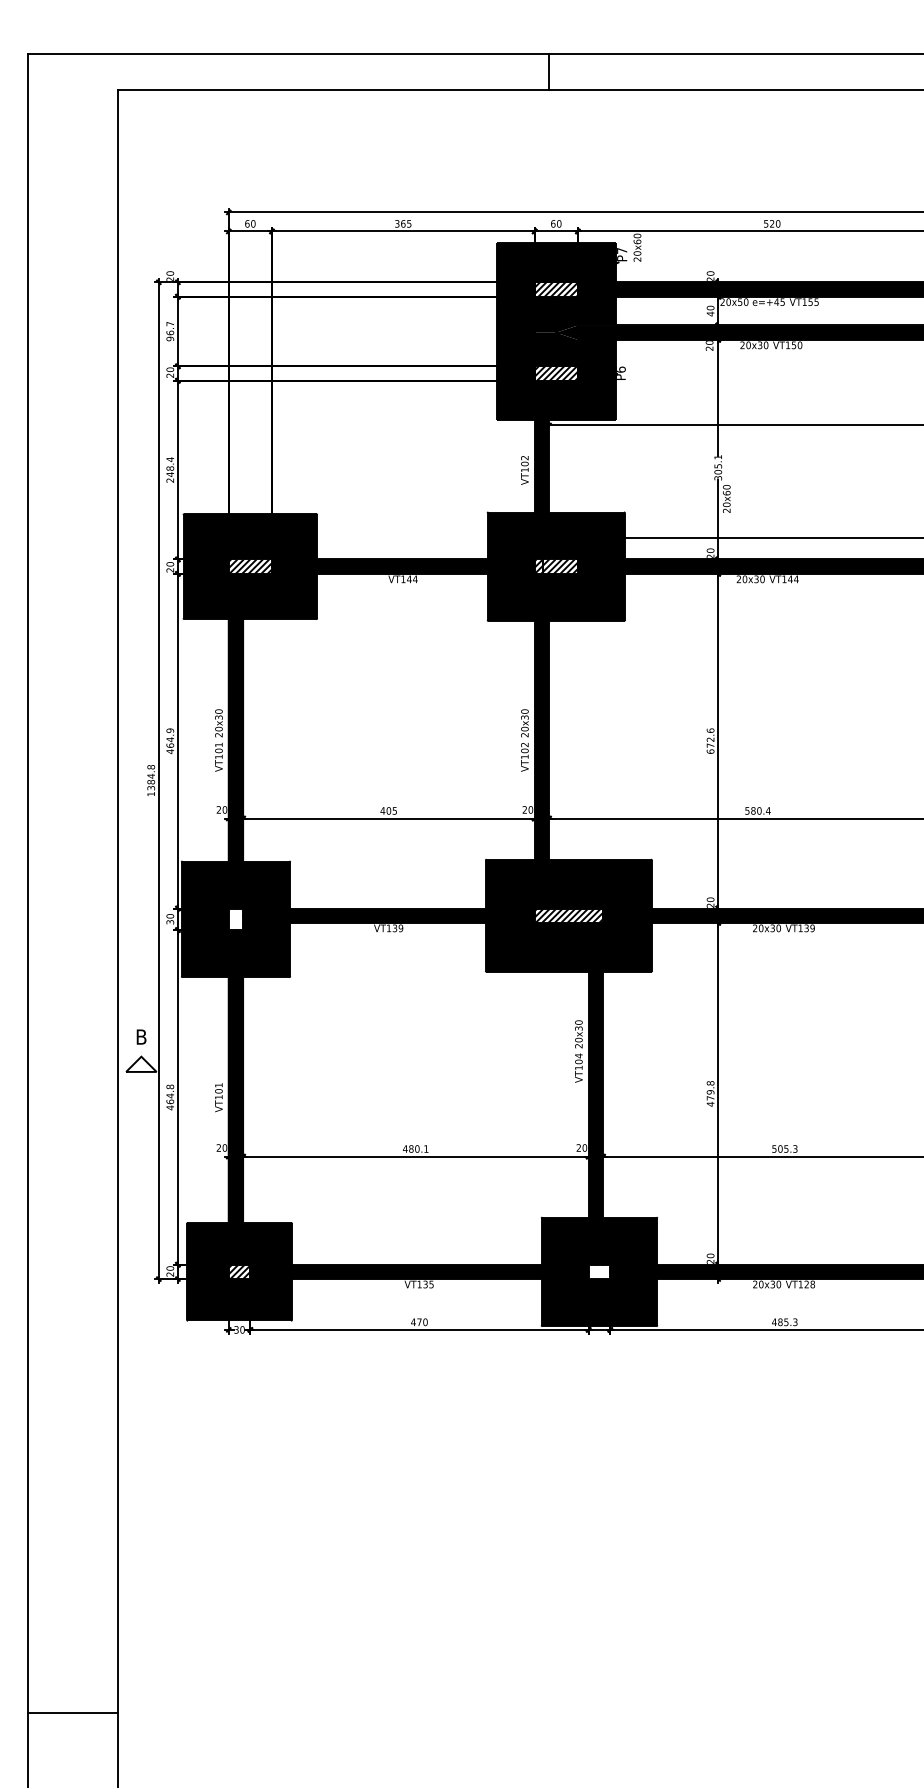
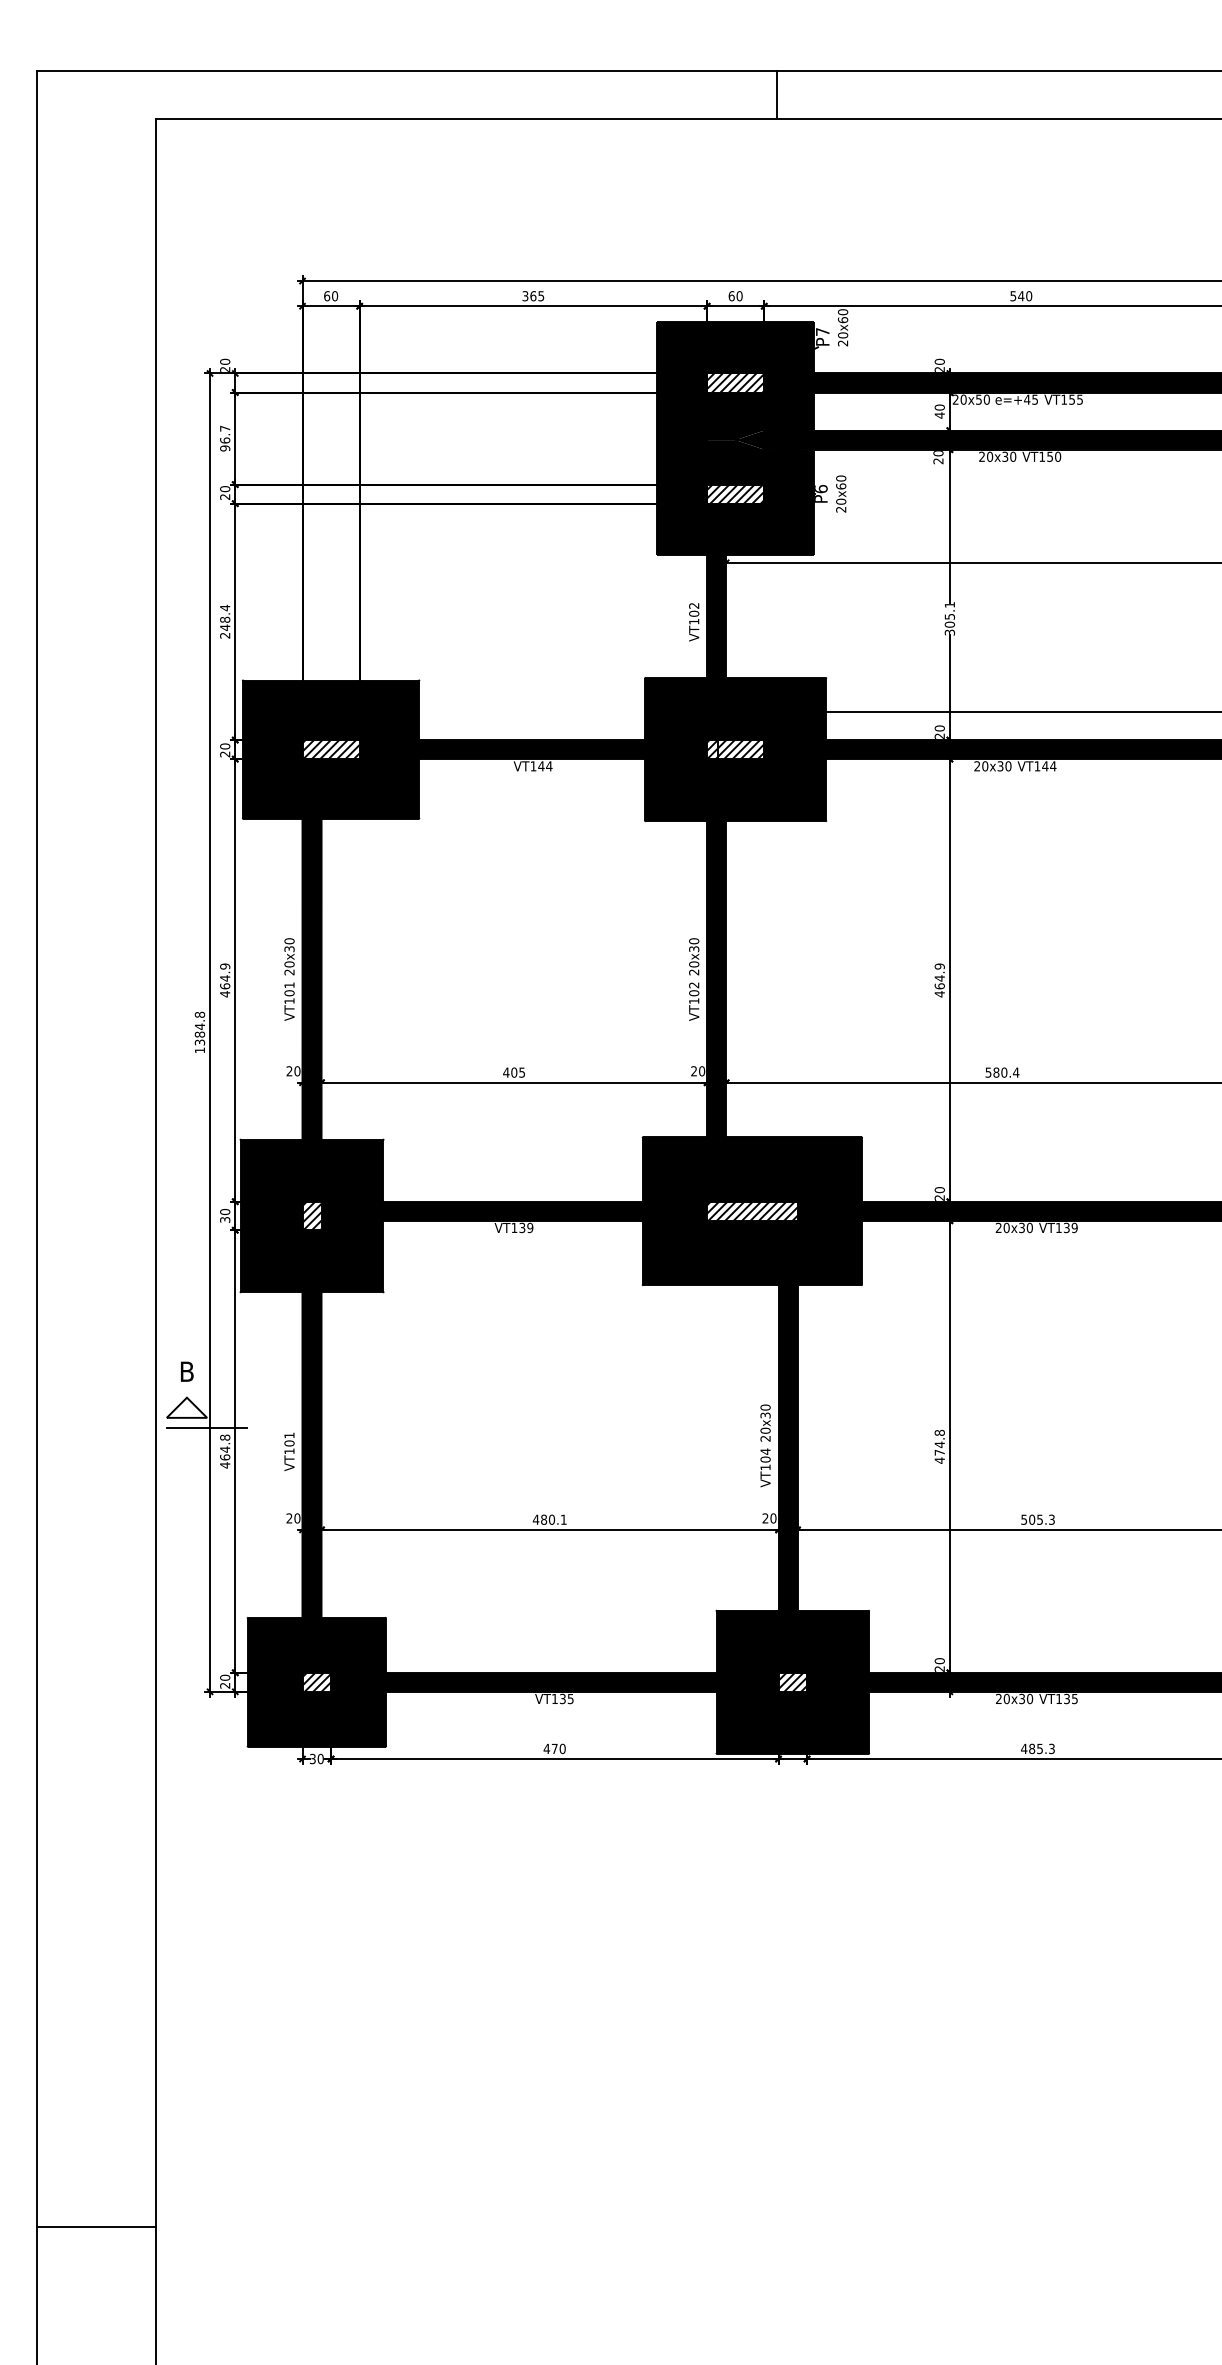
line: (548, 71) -> (776, 94), moved
text: (772, 224) -> (1021, 296), 520 -> 540
text: (727, 498) -> (841, 493), moved
text: (710, 741) -> (939, 980), 672.6 -> 464.9
hatch: (235, 918) -> (311, 1215), added
text: (578, 1051) -> (765, 1445), moved
line: (156, 1079) -> (206, 1427), added
text: (710, 1092) -> (939, 1444), 479.8 -> 474.8
hatch: (599, 1271) -> (792, 1681), added
text: (809, 1284) -> (1070, 1698), VT128 -> VT135
line: (72, 1713) -> (95, 2227), moved

